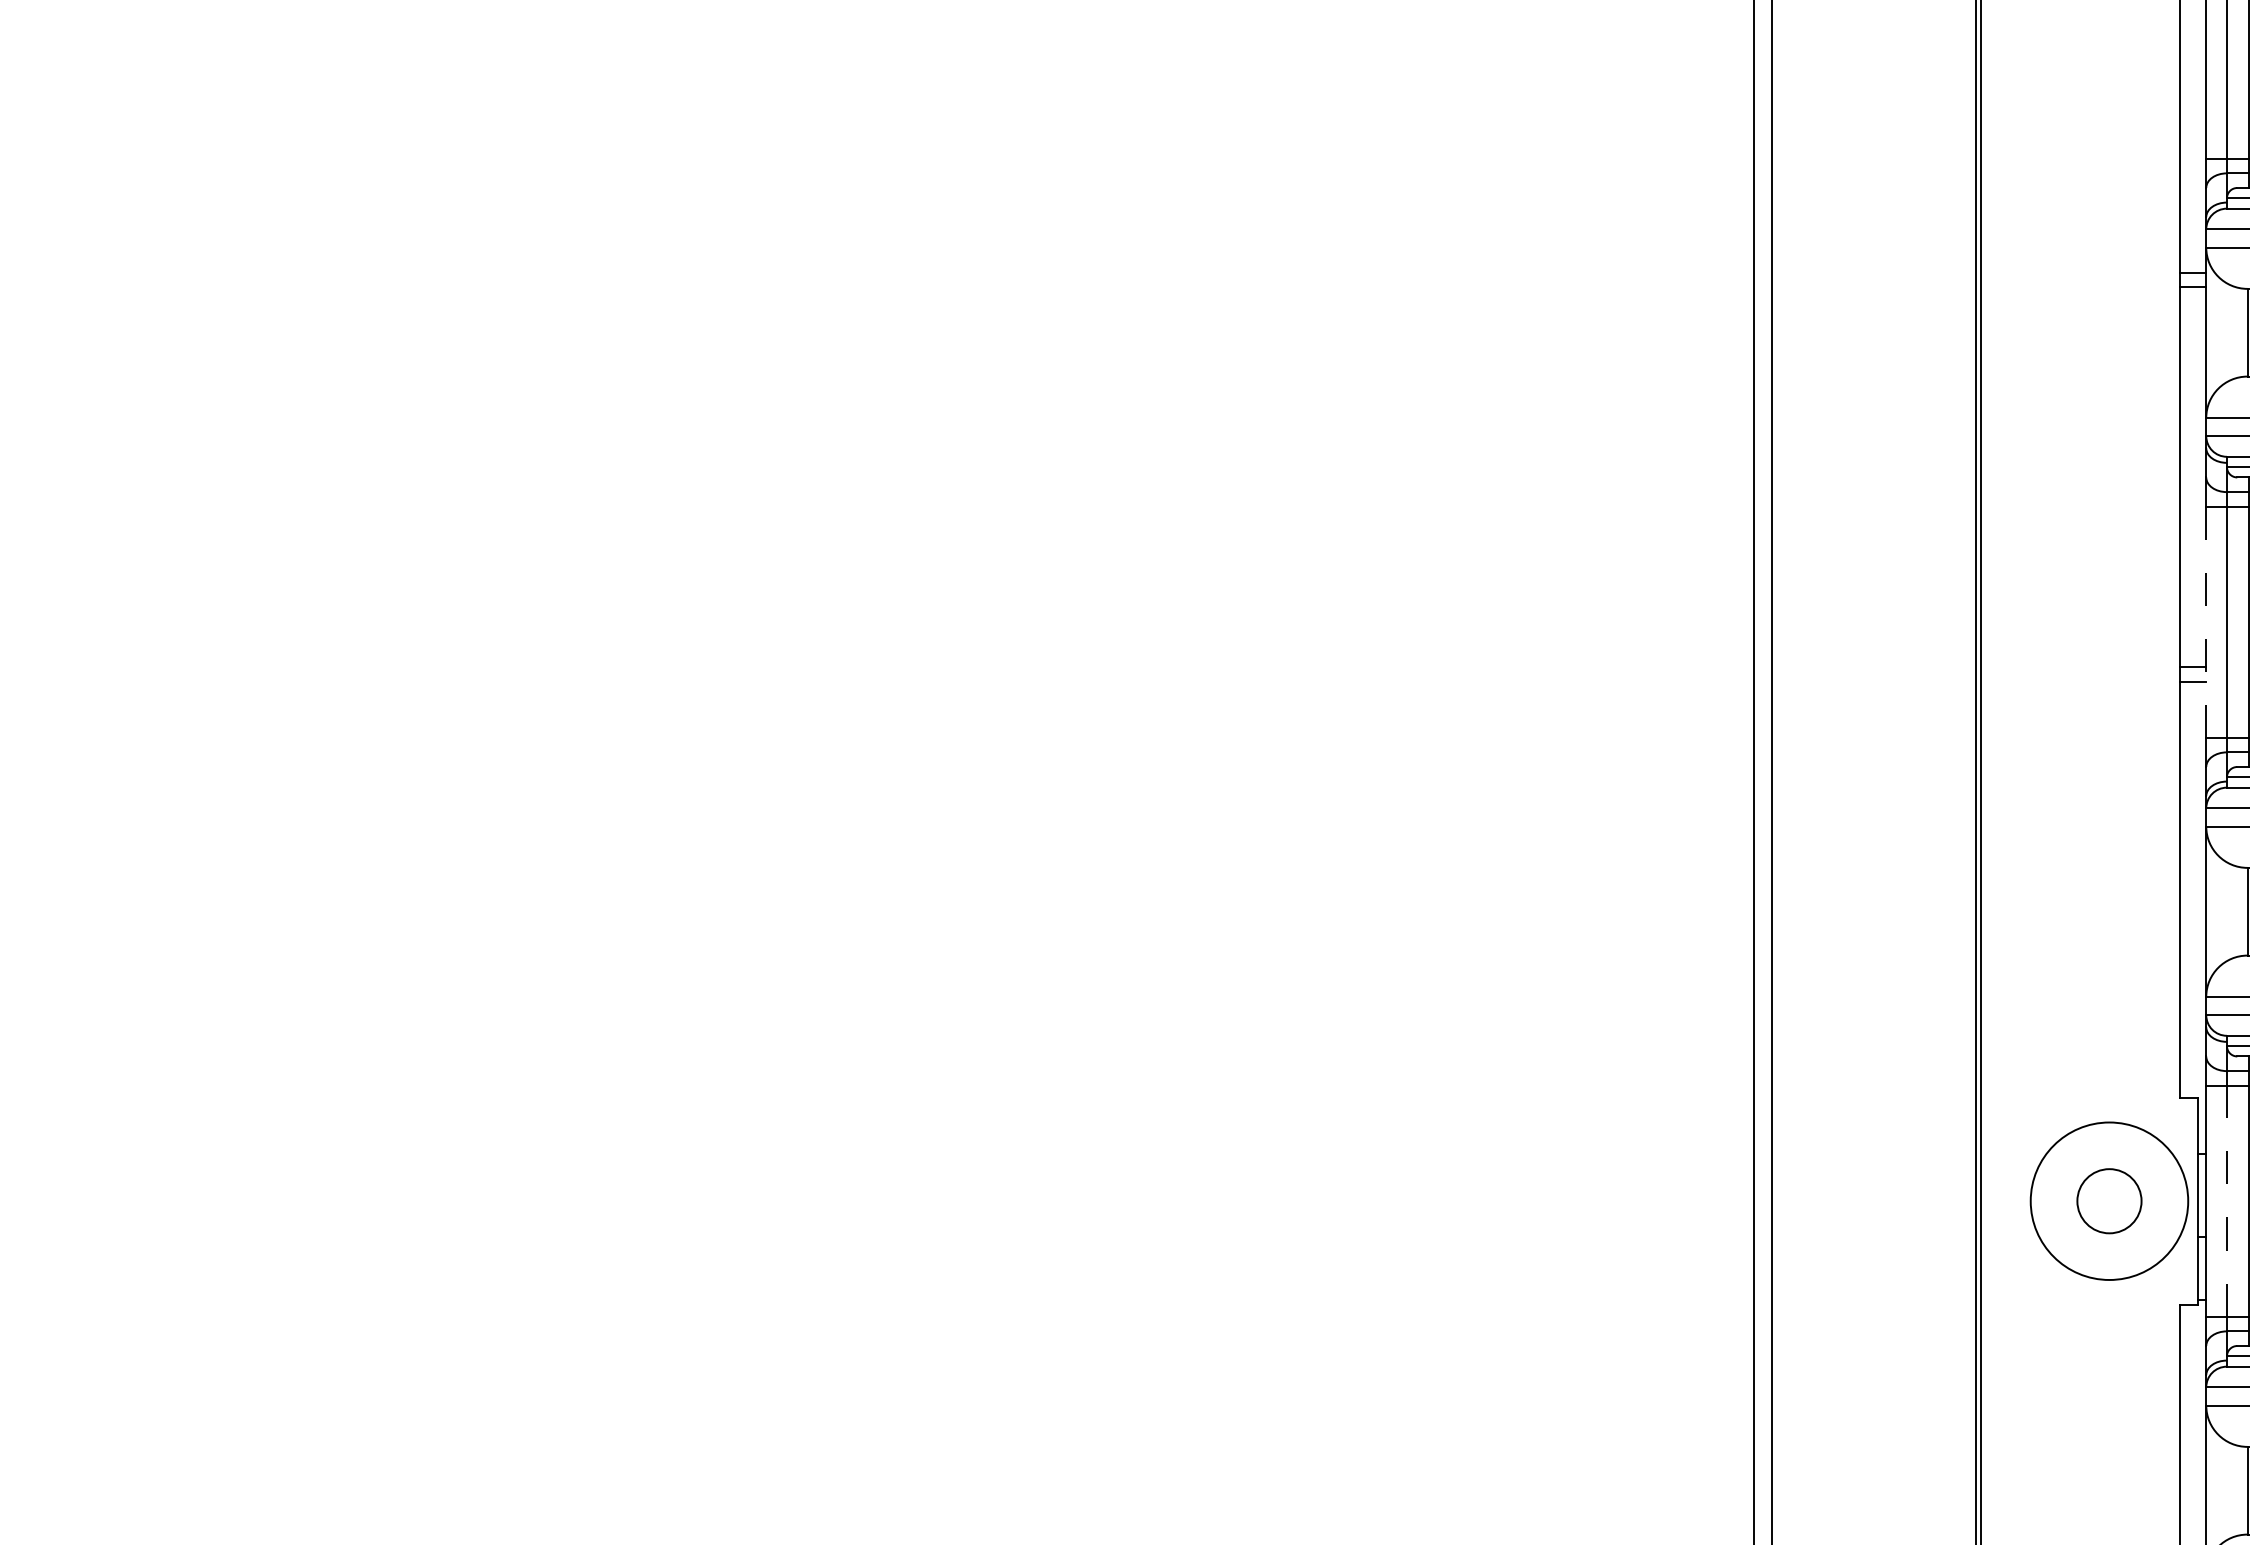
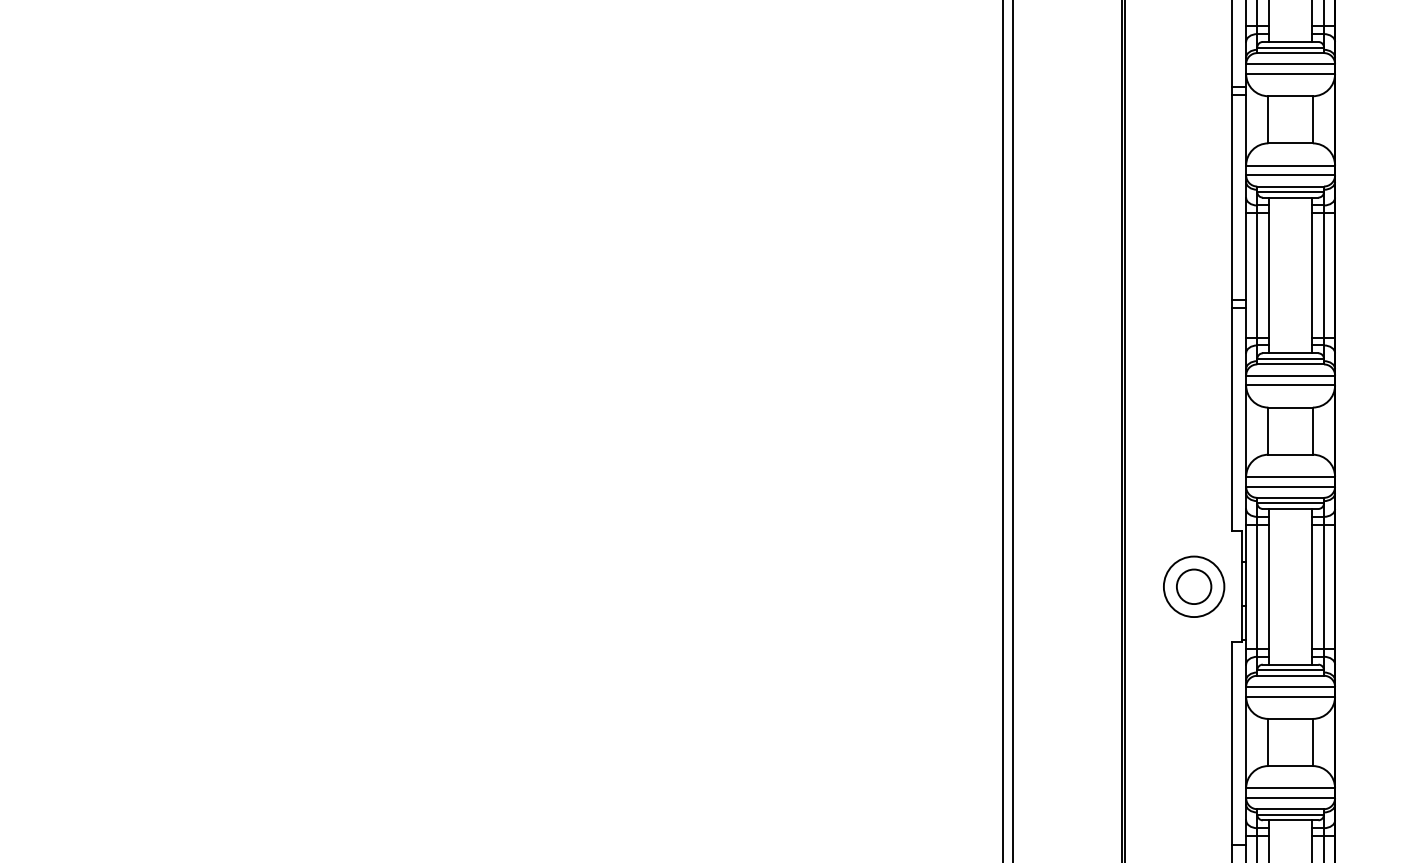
line: (2206, 622) -> (1246, 275), dashed -> solid
circle: (2108, 1200) -> (1193, 586), size x0.71
line: (2227, 1200) -> (1257, 586), dashed -> solid

